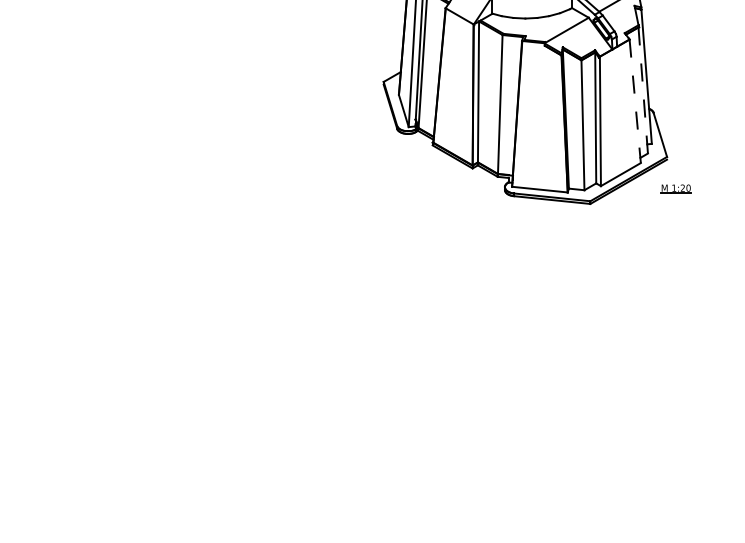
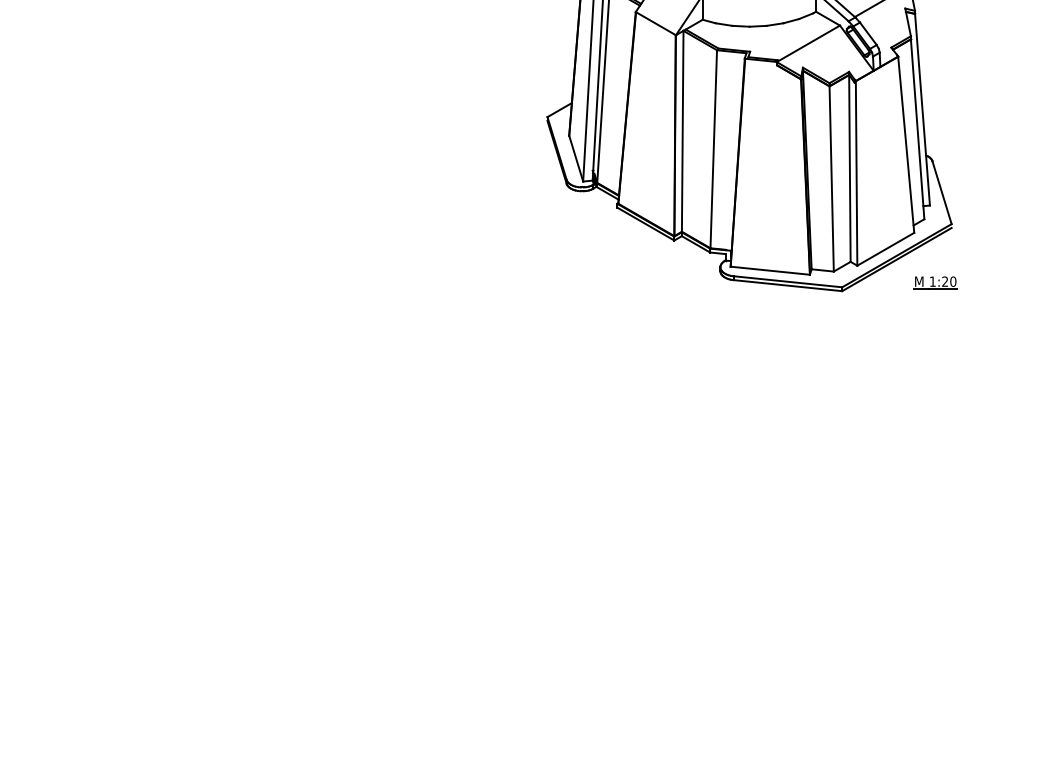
line: (643, 90) -> (917, 129), dashed -> solid
line: (635, 101) -> (906, 145), dashed -> solid
part: (676, 188) -> (935, 282), moved

